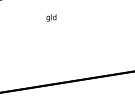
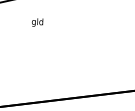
text: (51, 17) -> (37, 22), moved

